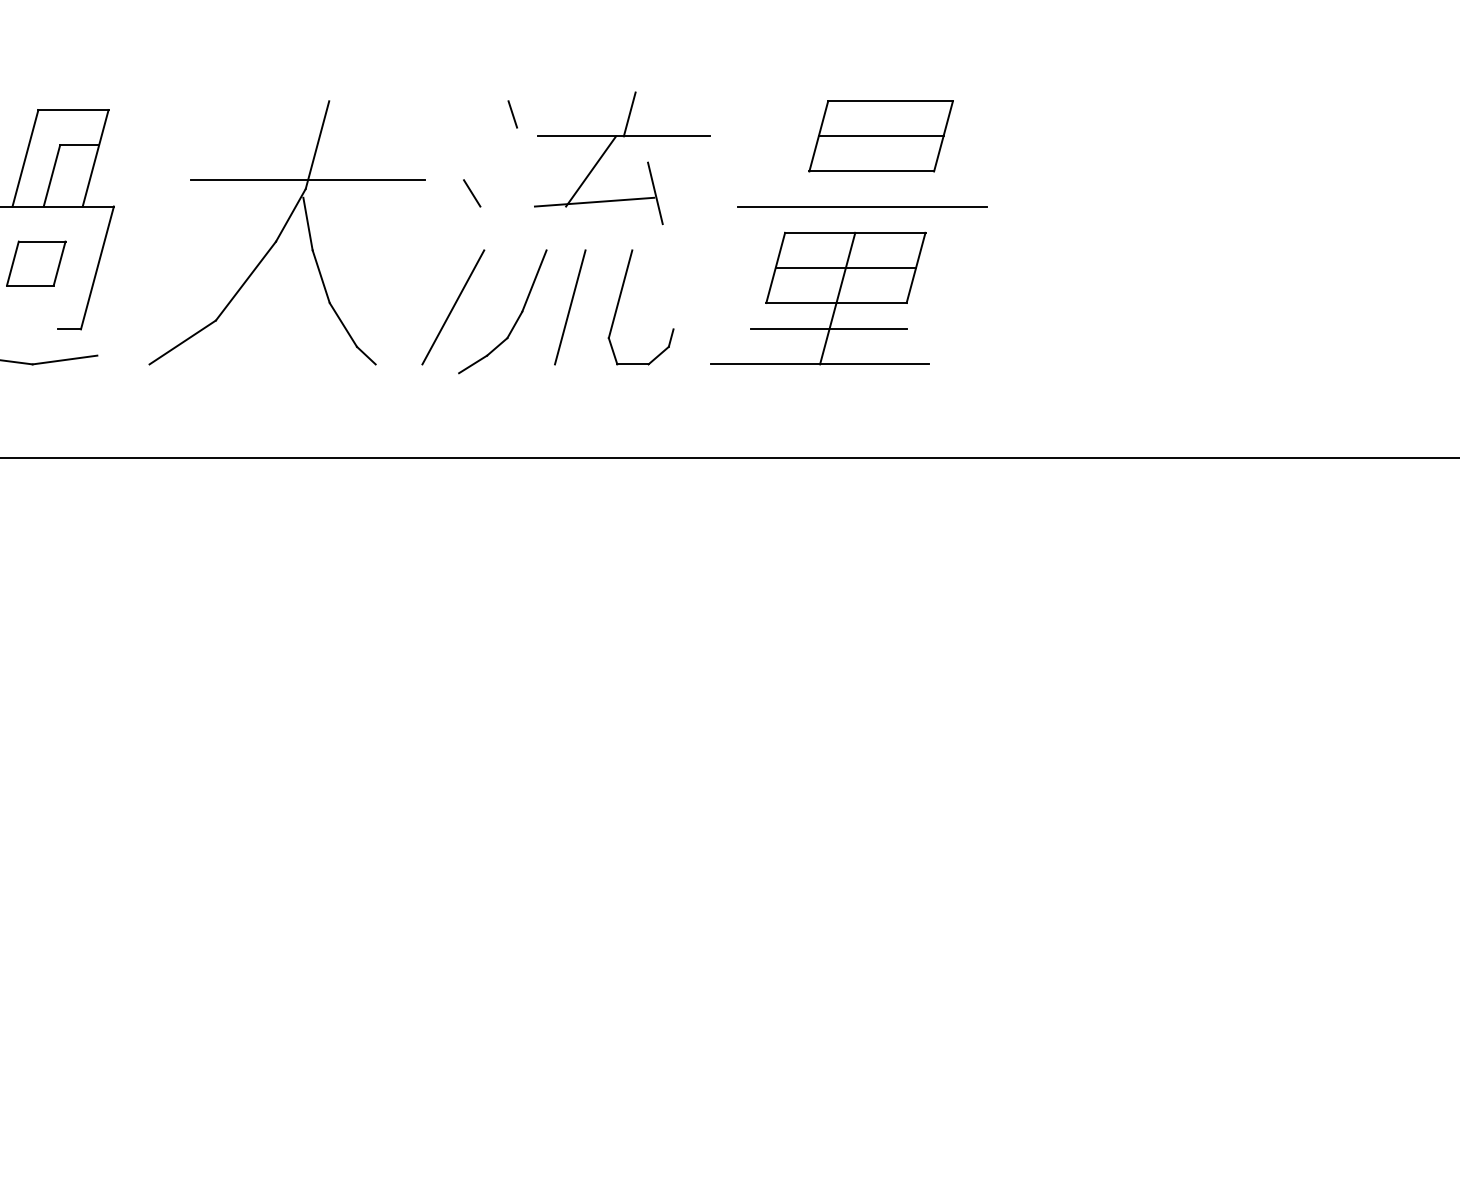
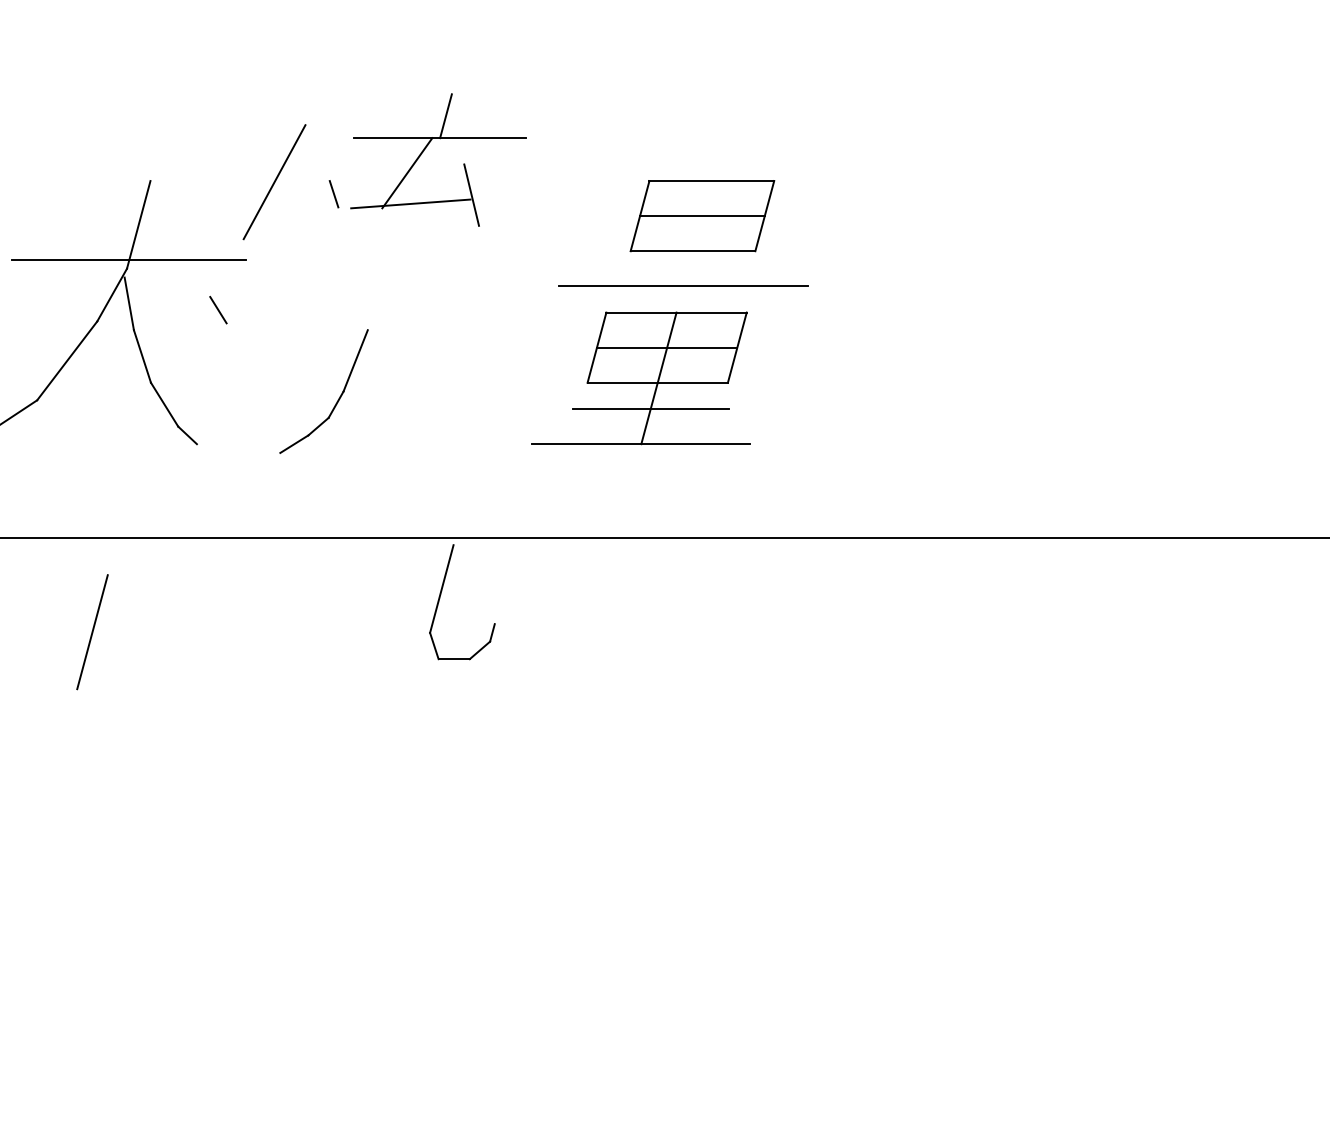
part: (610, 146) -> (426, 148), moved
line: (472, 193) -> (218, 310), moved
part: (620, 299) -> (441, 594), moved
line: (453, 307) -> (274, 182), moved
line: (570, 307) -> (92, 632), moved

